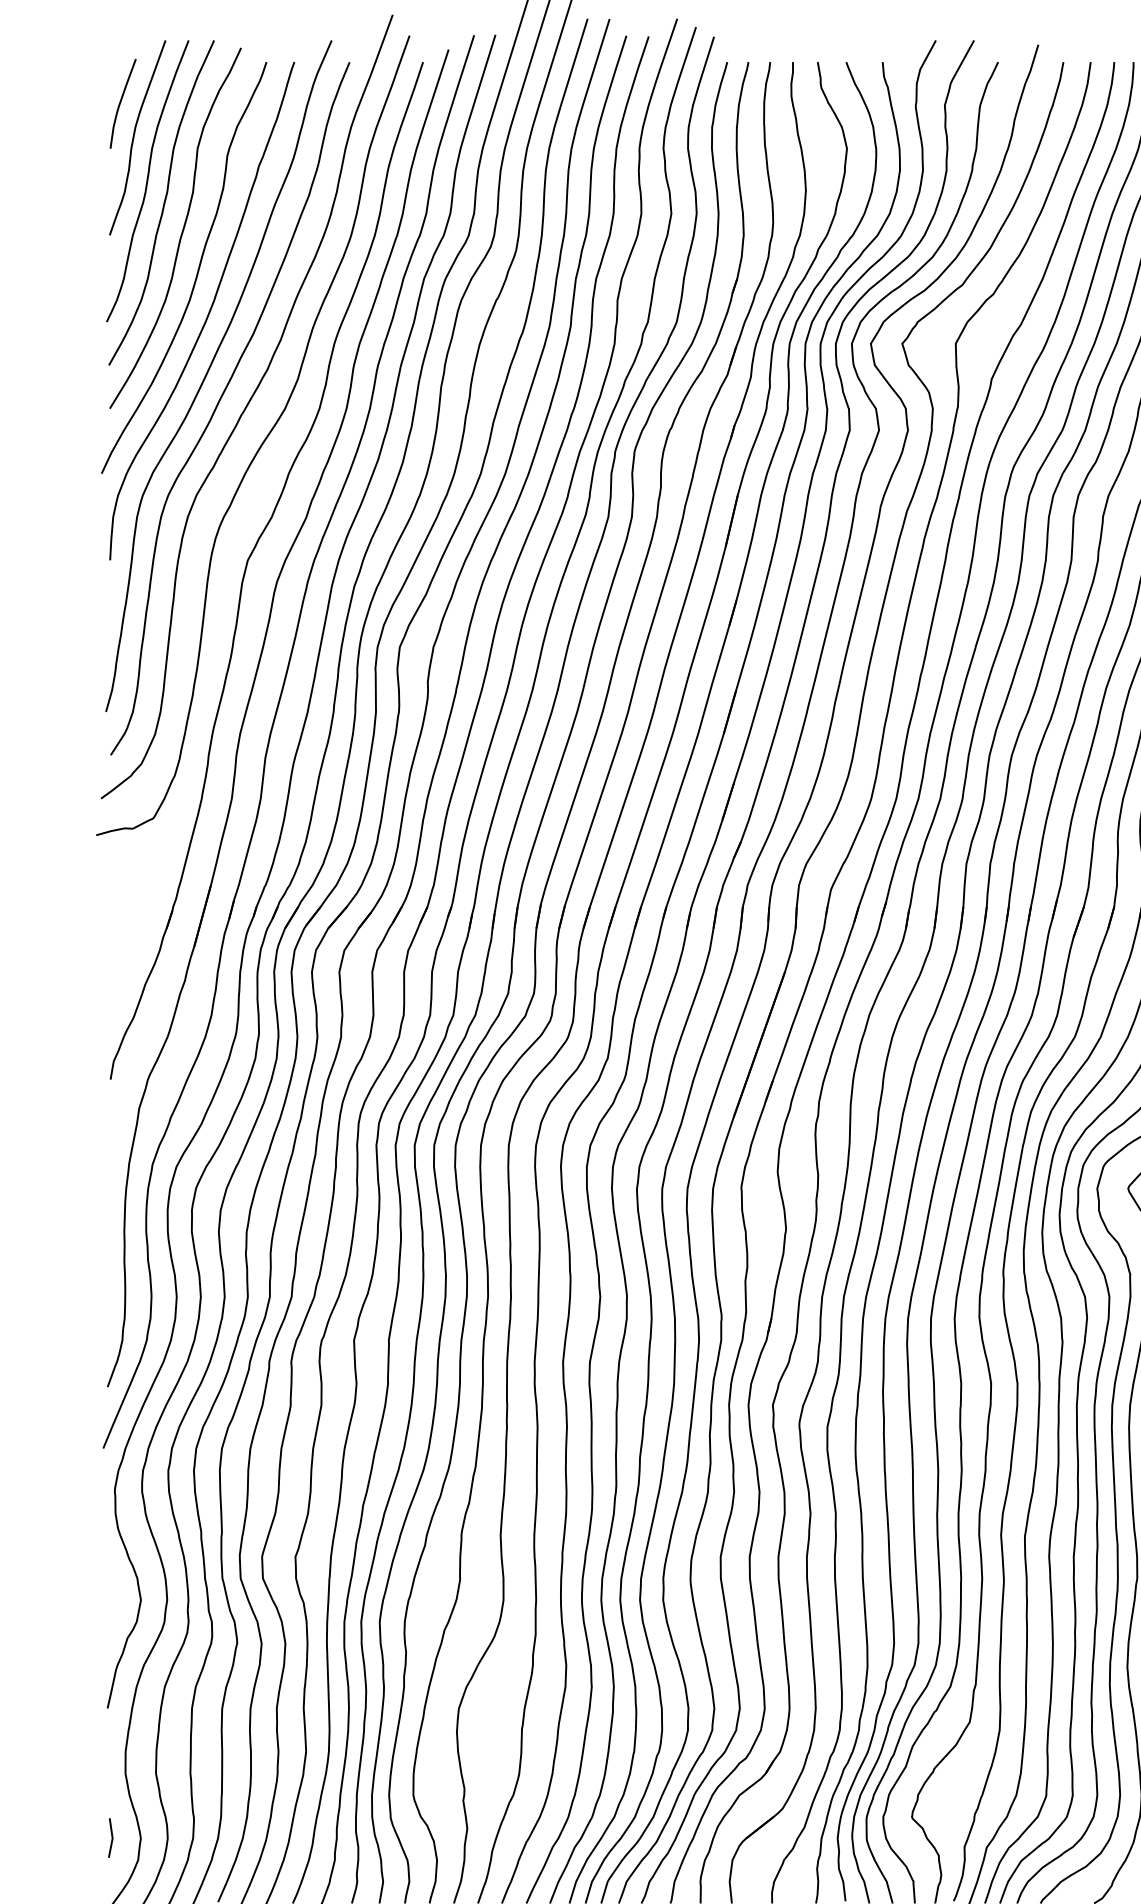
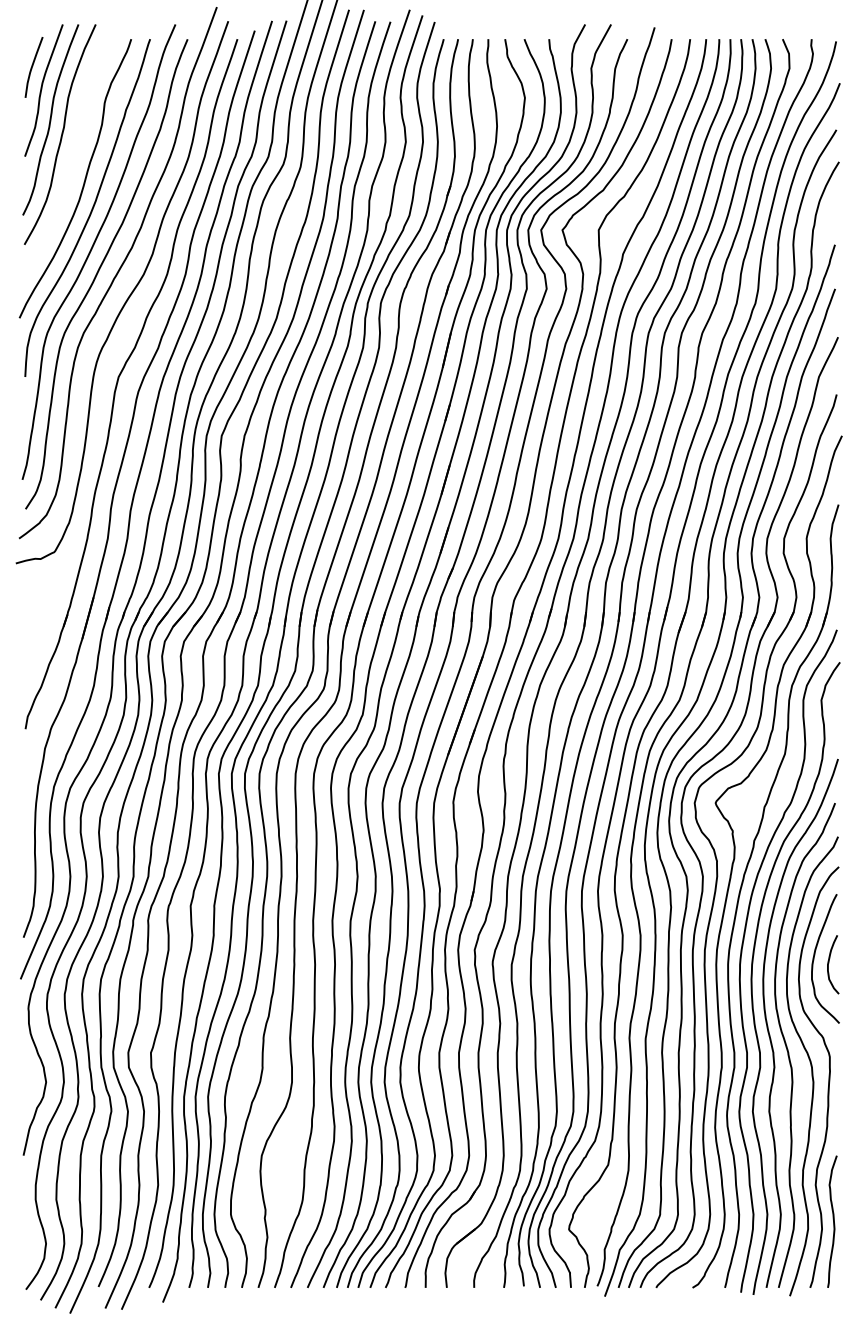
curve: (181, 230) -> (73, 153), removed
line: (110, 1836) -> (25, 1242), removed

